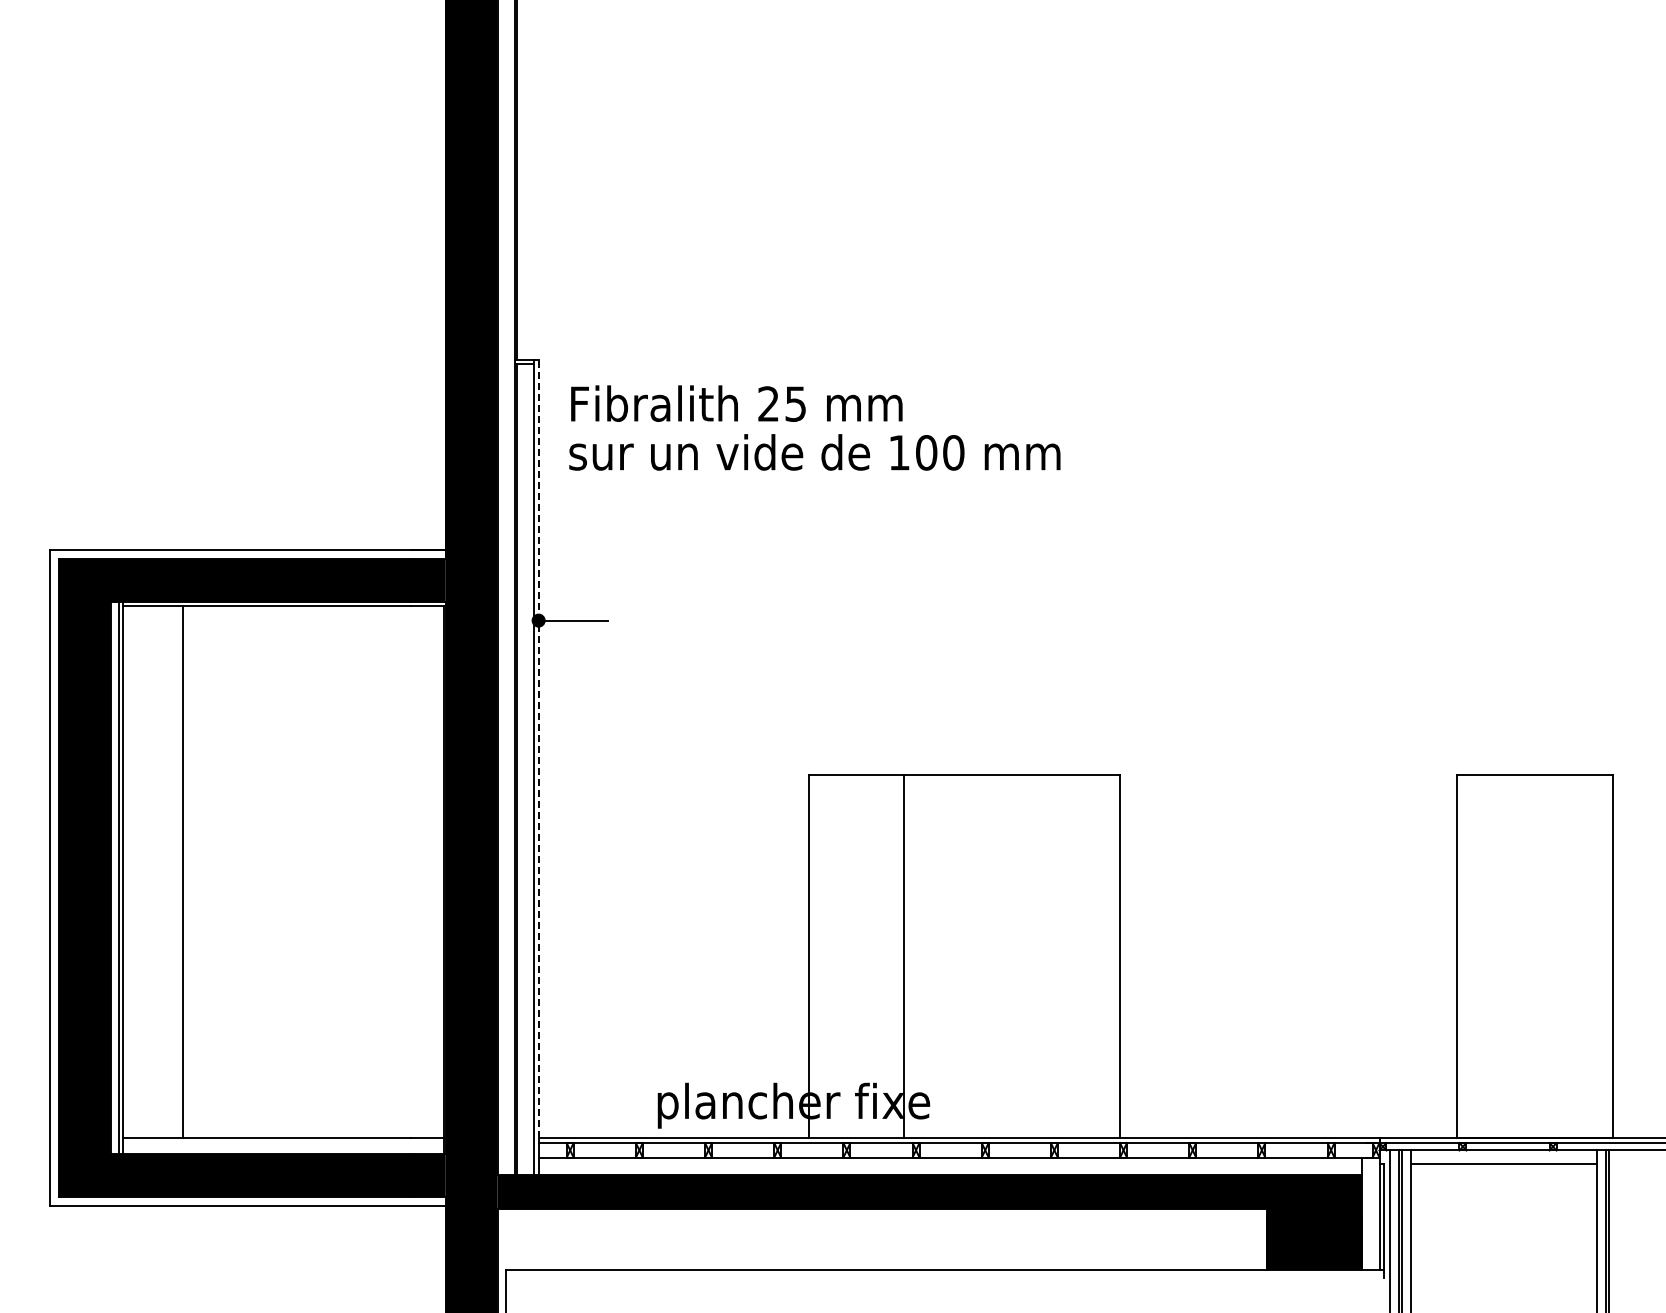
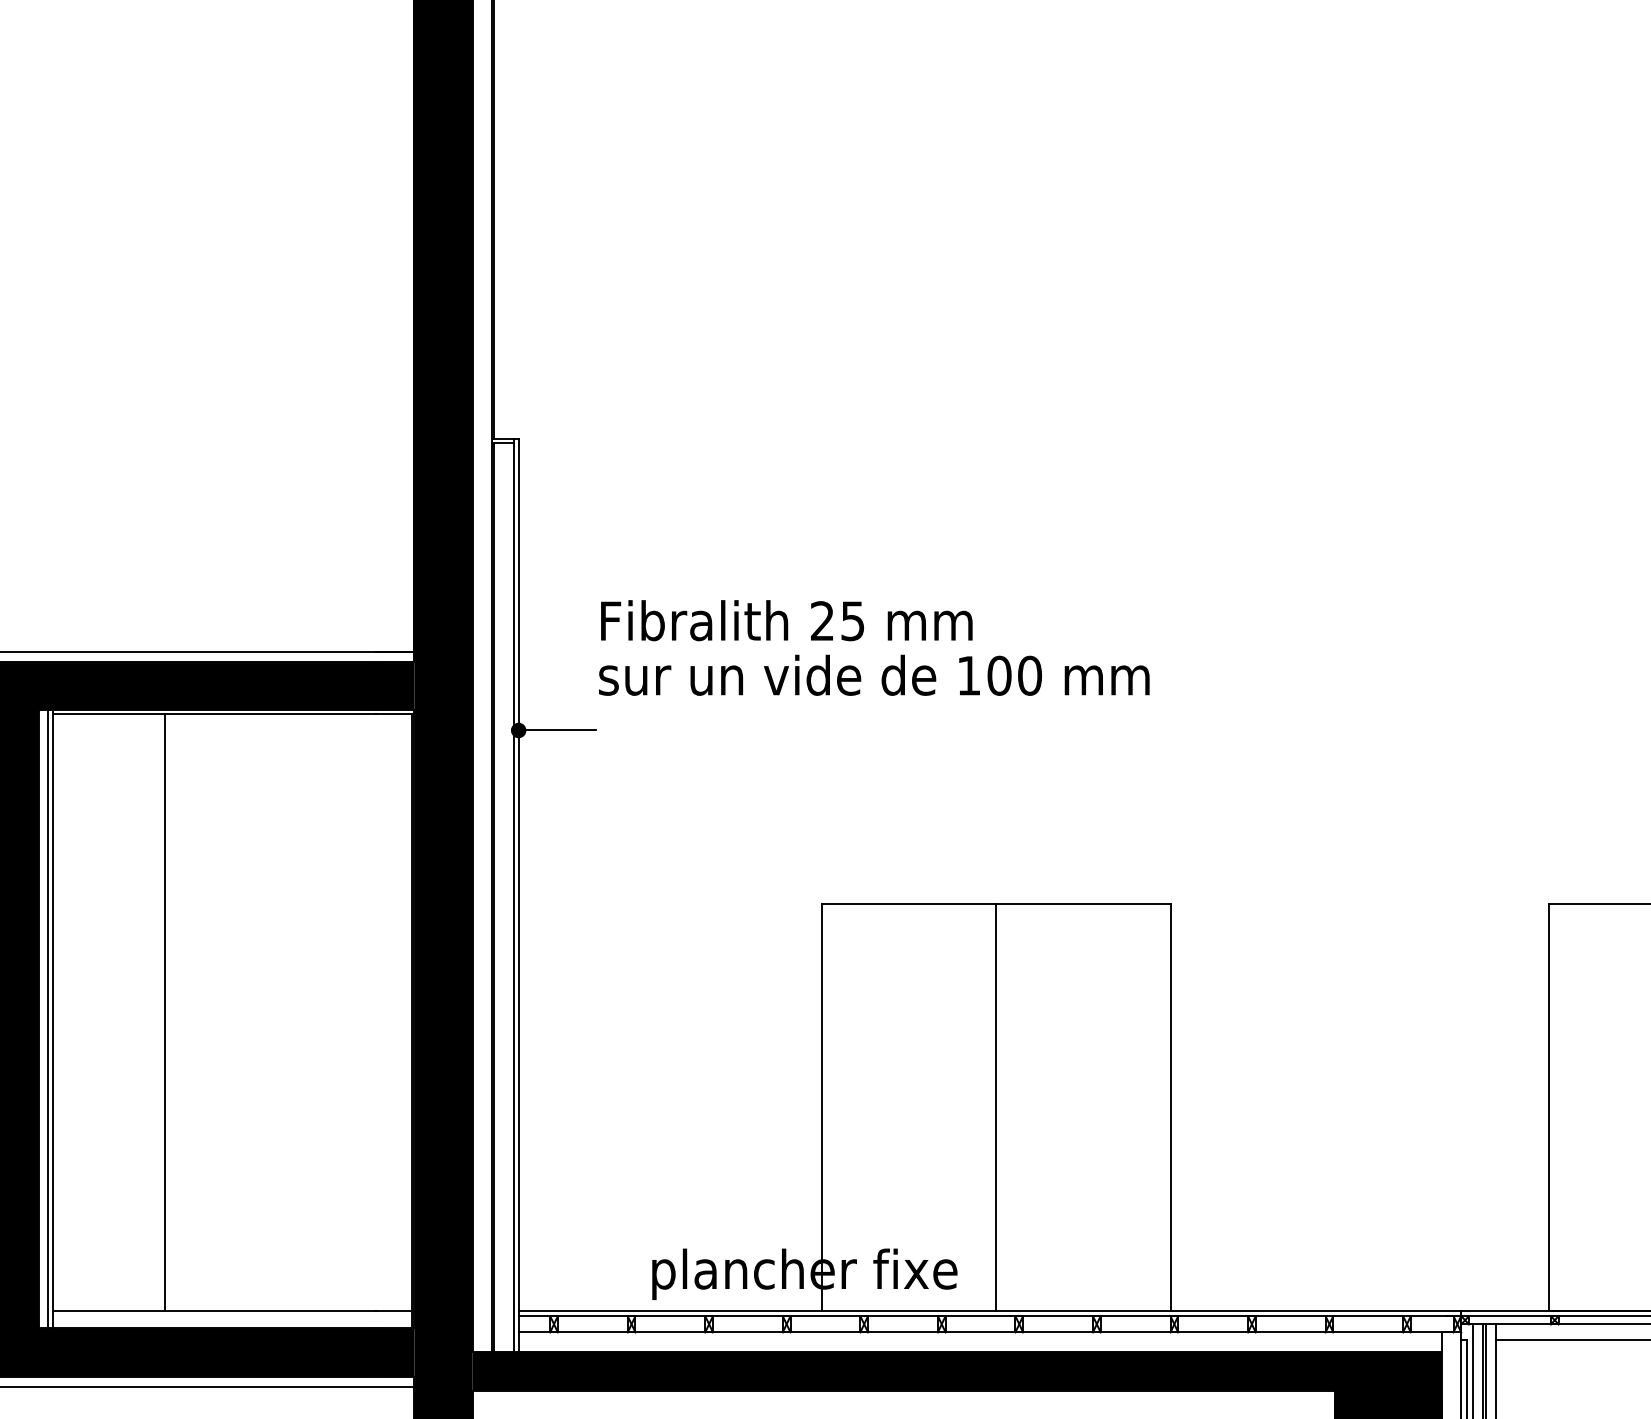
text: (814, 427) -> (873, 647), moved
line: (538, 748) -> (518, 873), dashed -> solid
line: (183, 871) -> (165, 1011), moved
line: (904, 956) -> (996, 1107), moved

